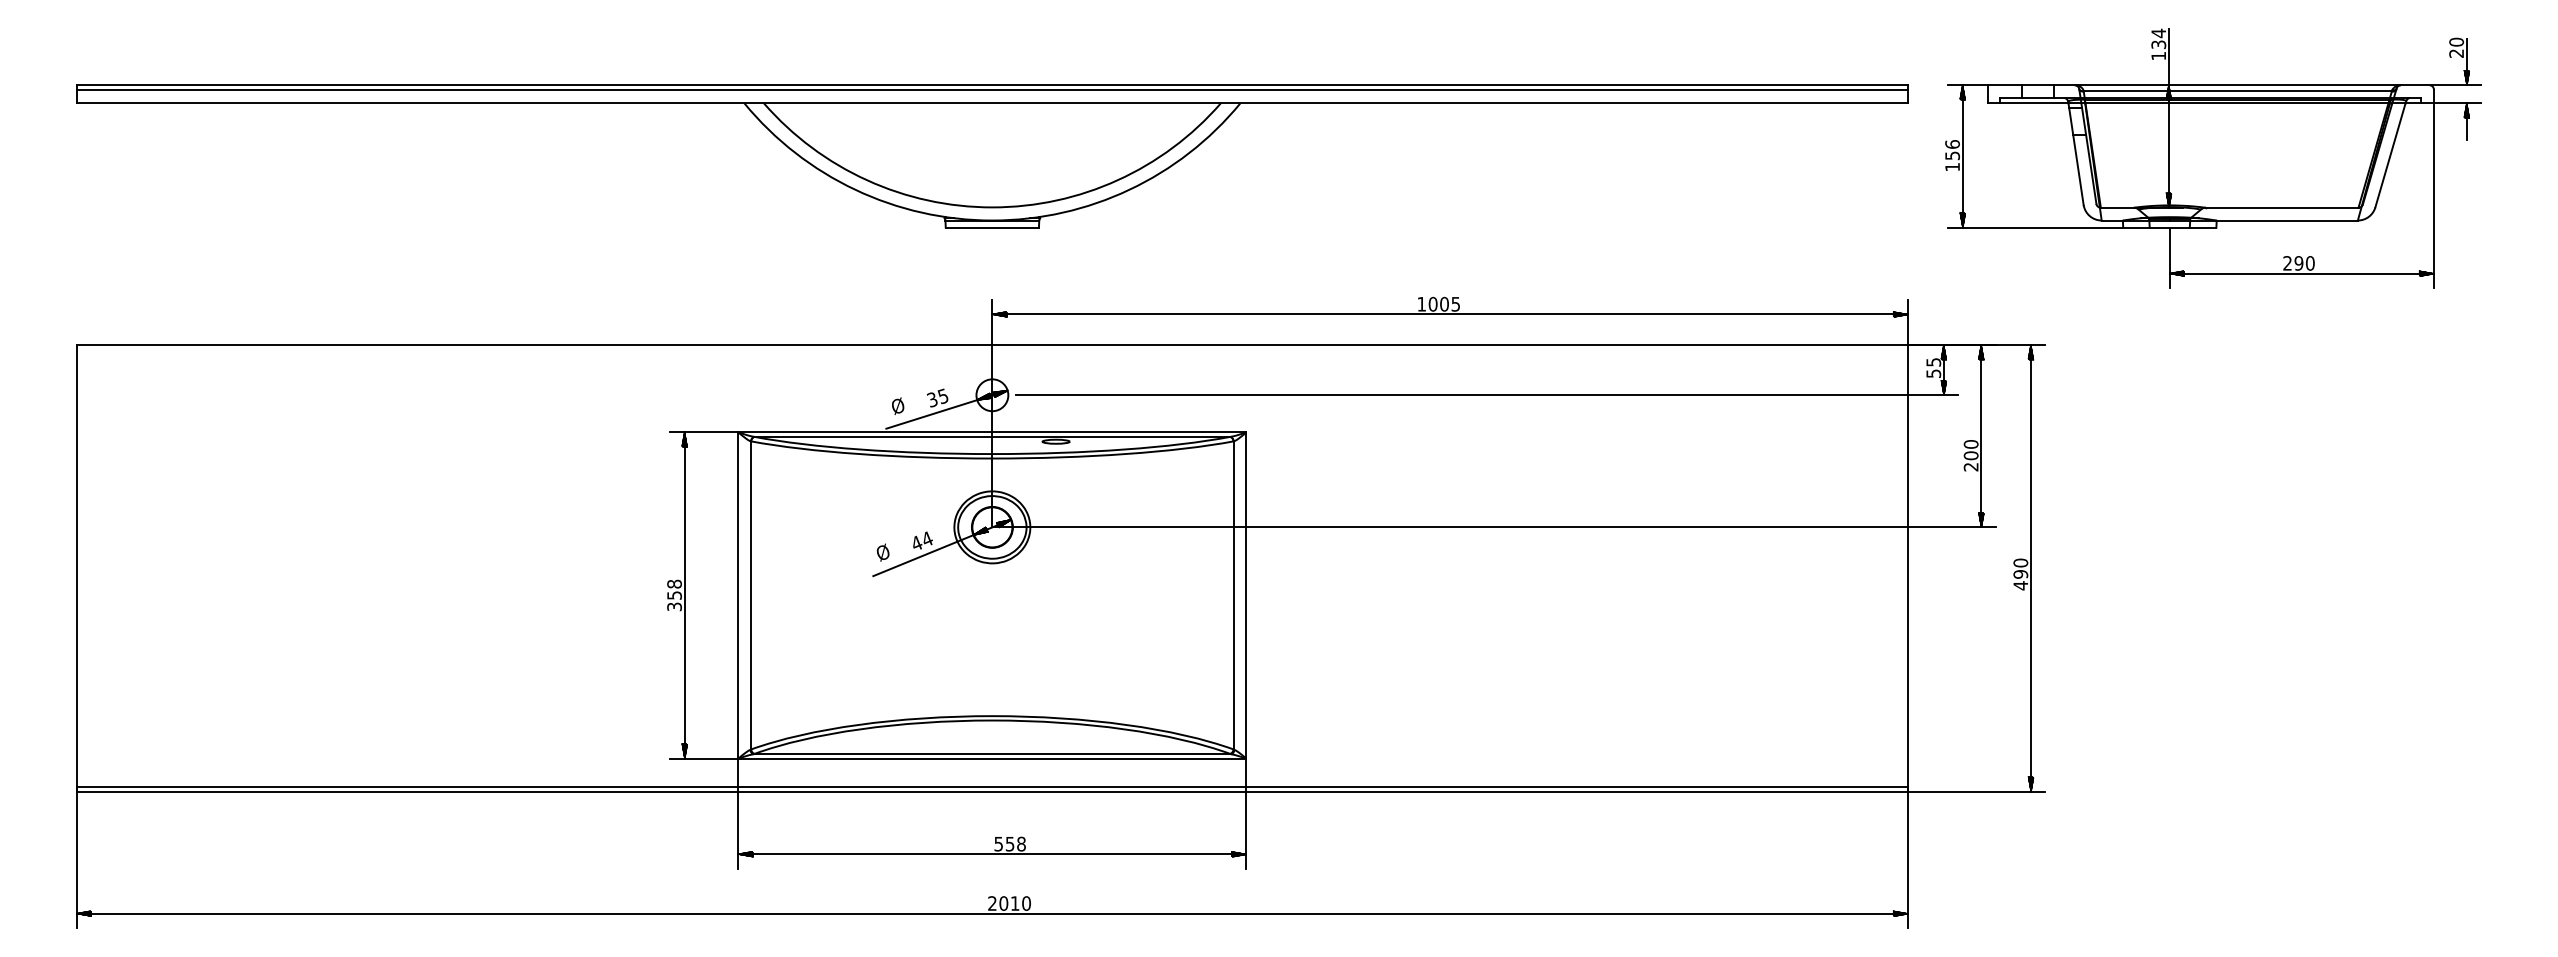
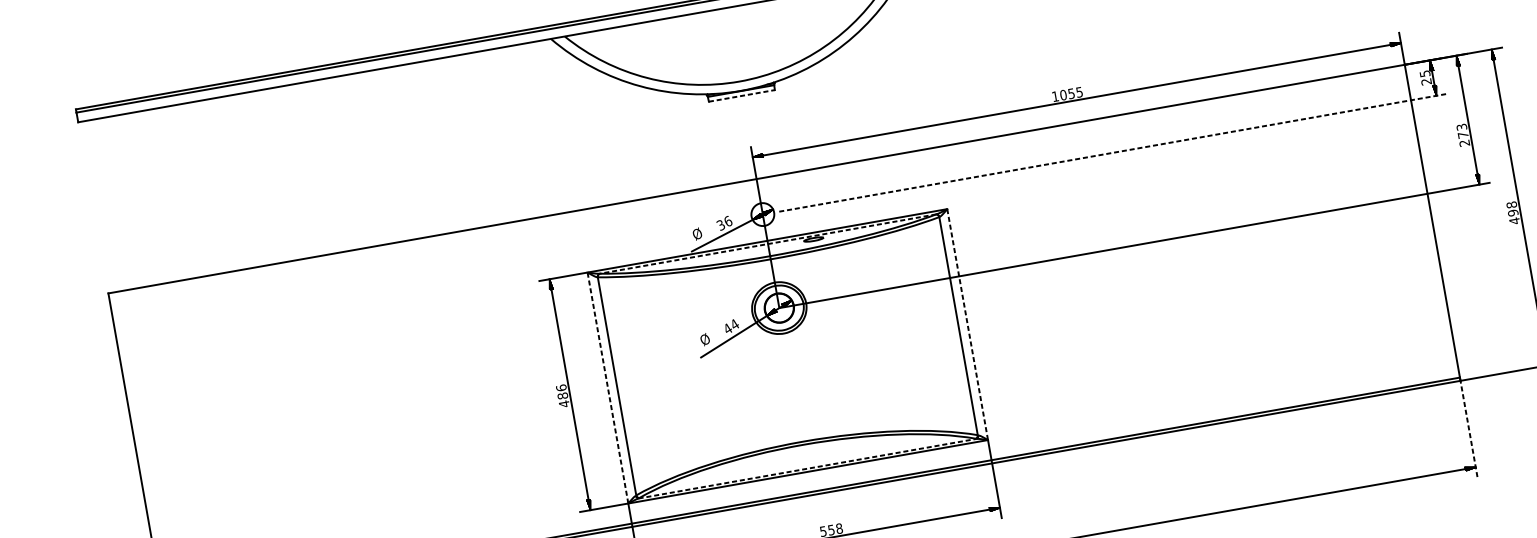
line: (992, 227) -> (741, 95), solid -> dashed
text: (1444, 303) -> (1071, 93), 1005 -> 1055
text: (1933, 373) -> (1426, 81), 55 -> 25
line: (1487, 395) -> (1113, 152), solid -> dashed
text: (942, 396) -> (727, 221), 35 -> 36
line: (992, 436) -> (768, 243), solid -> dashed
text: (1970, 450) -> (1462, 131), 200 -> 273
text: (2020, 562) -> (1511, 204), 490 -> 498
text: (674, 595) -> (562, 395), 358 -> 486
line: (738, 595) -> (608, 388), solid -> dashed
line: (1246, 596) -> (967, 325), solid -> dashed
line: (992, 754) -> (807, 468), solid -> dashed
line: (1908, 858) -> (1469, 428), solid -> dashed

